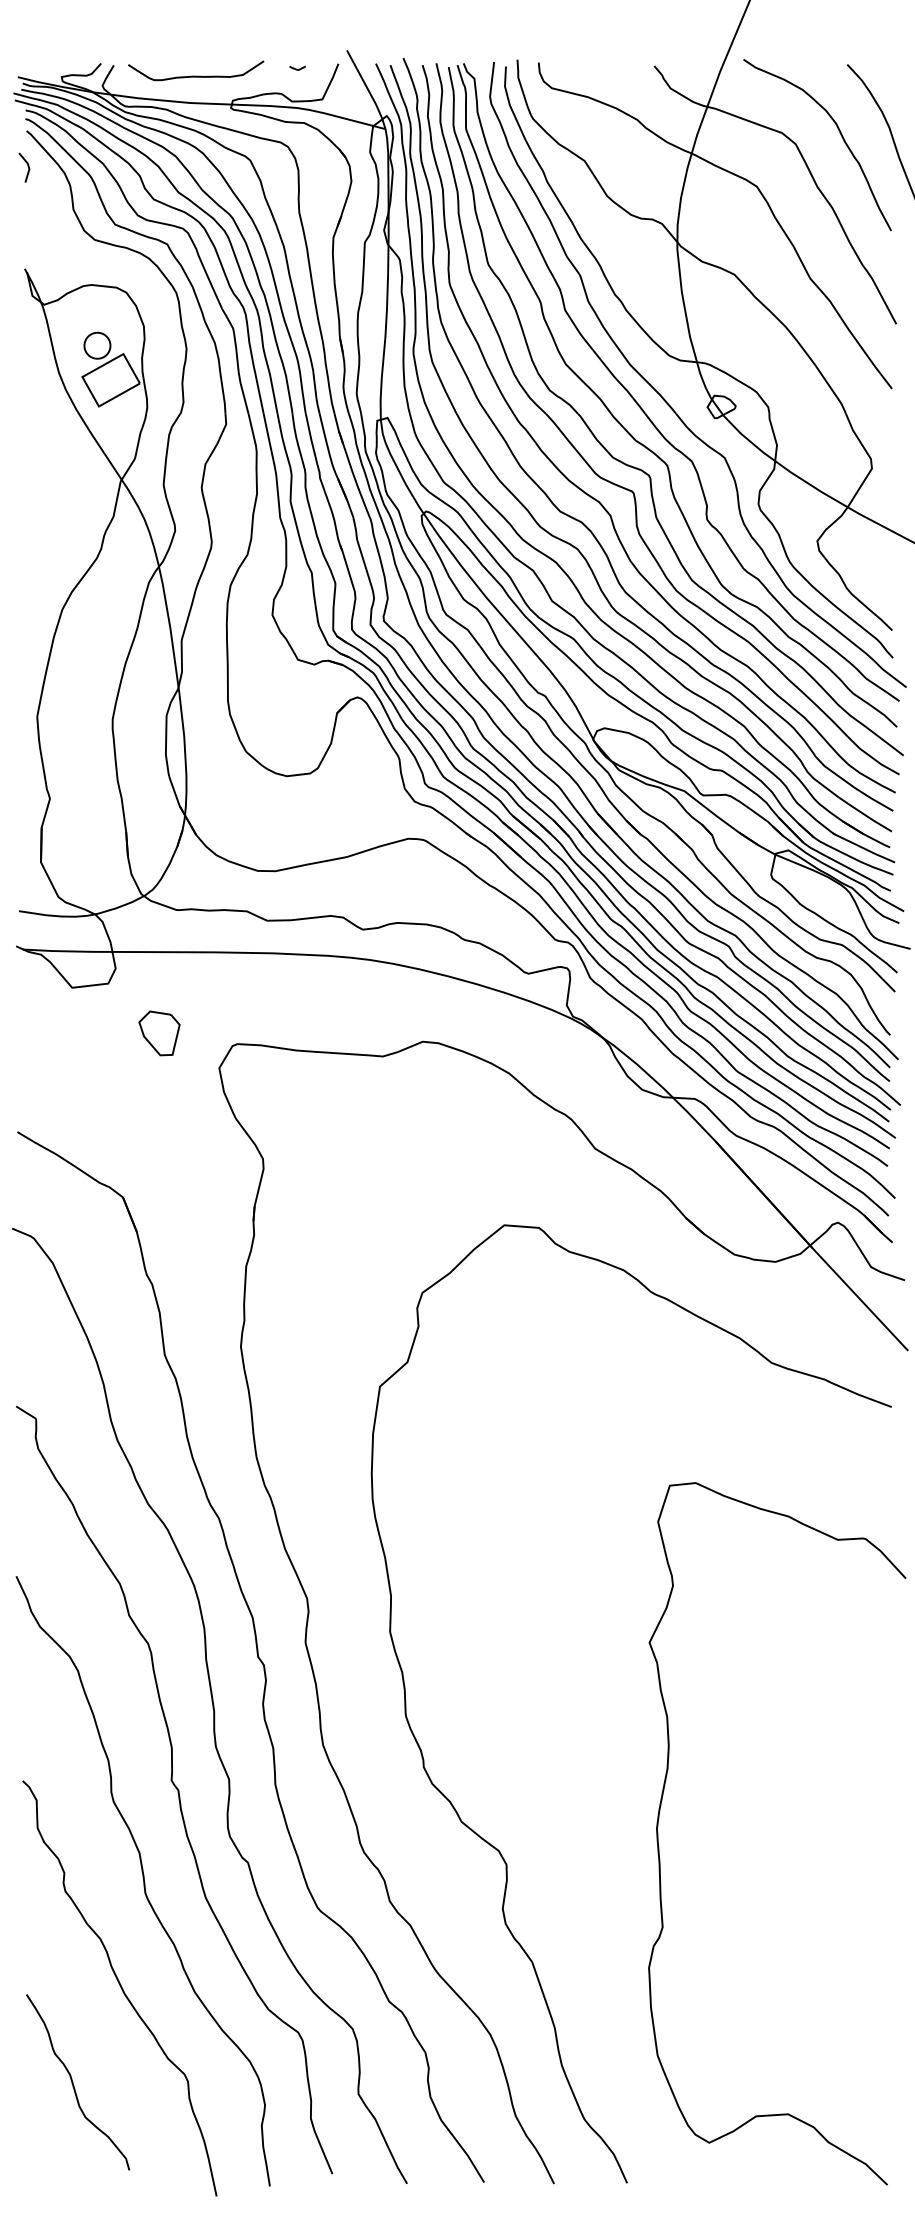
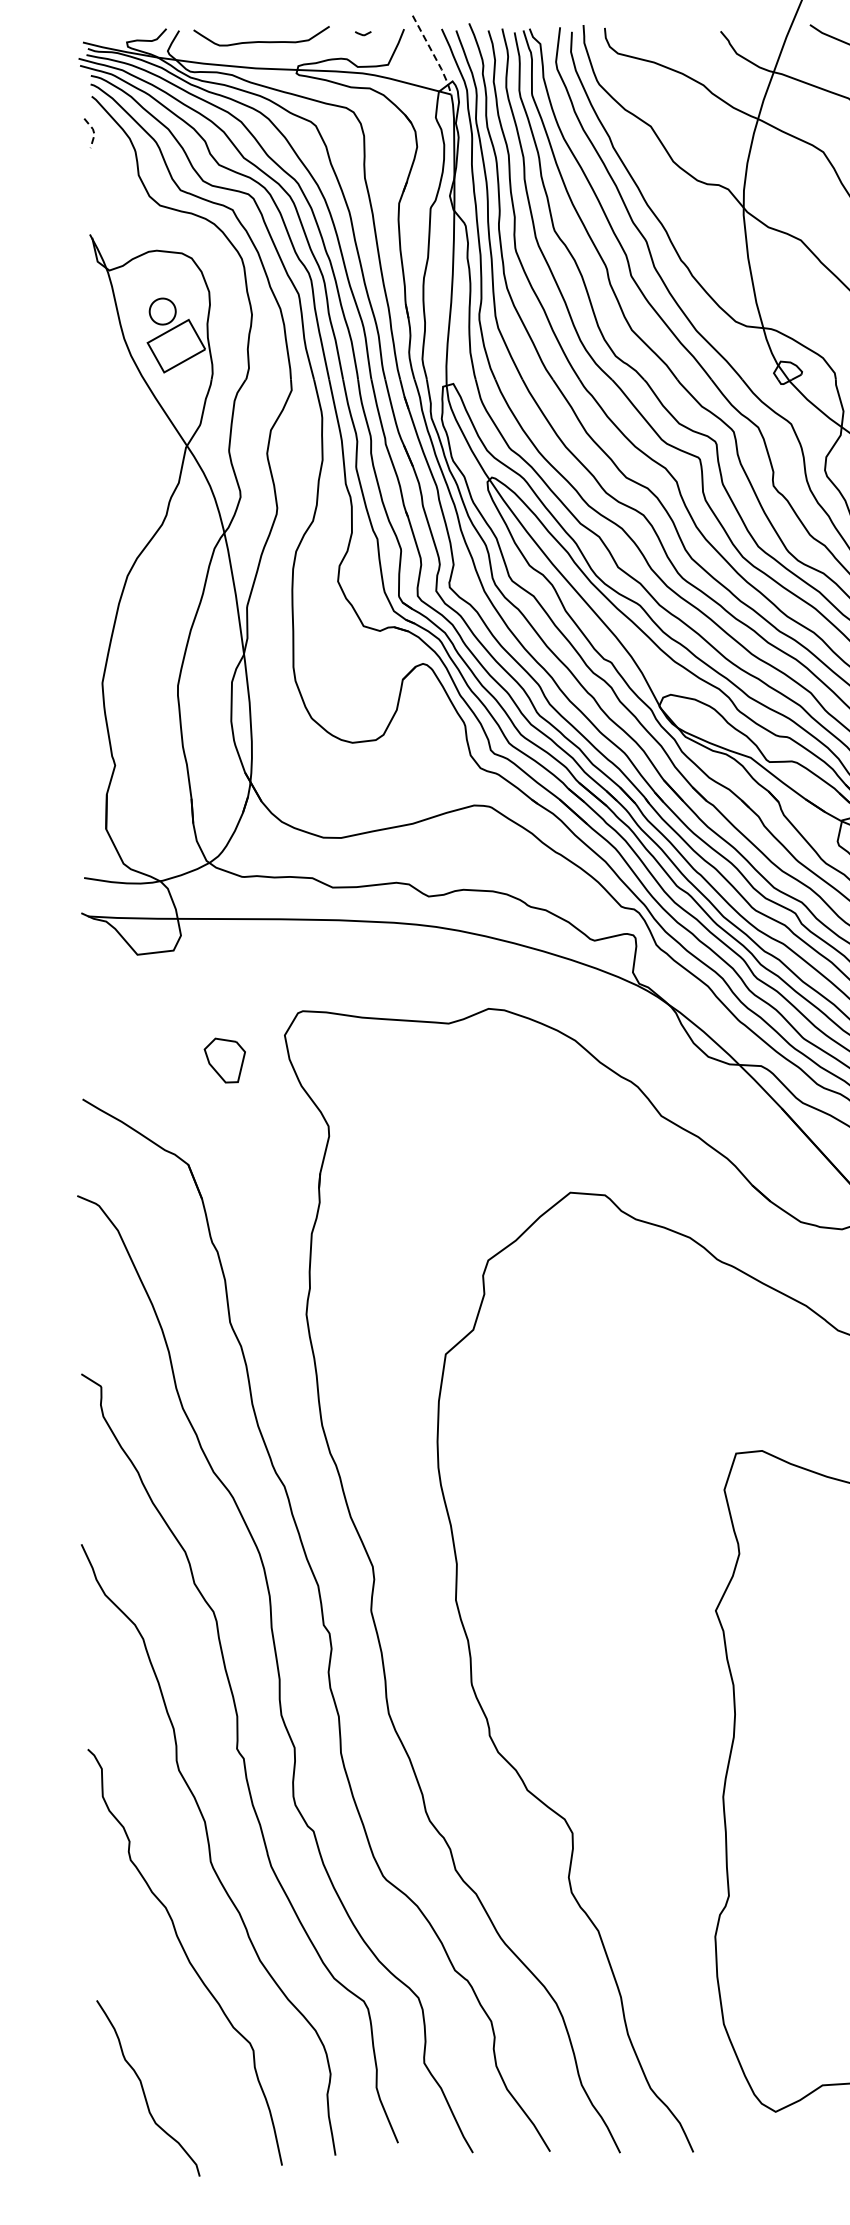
line: (368, 90) -> (434, 55), solid -> dashed
line: (28, 167) -> (93, 133), solid -> dashed
part: (159, 1033) -> (224, 1060), moved
curve: (73, 2082) -> (143, 2088), moved

